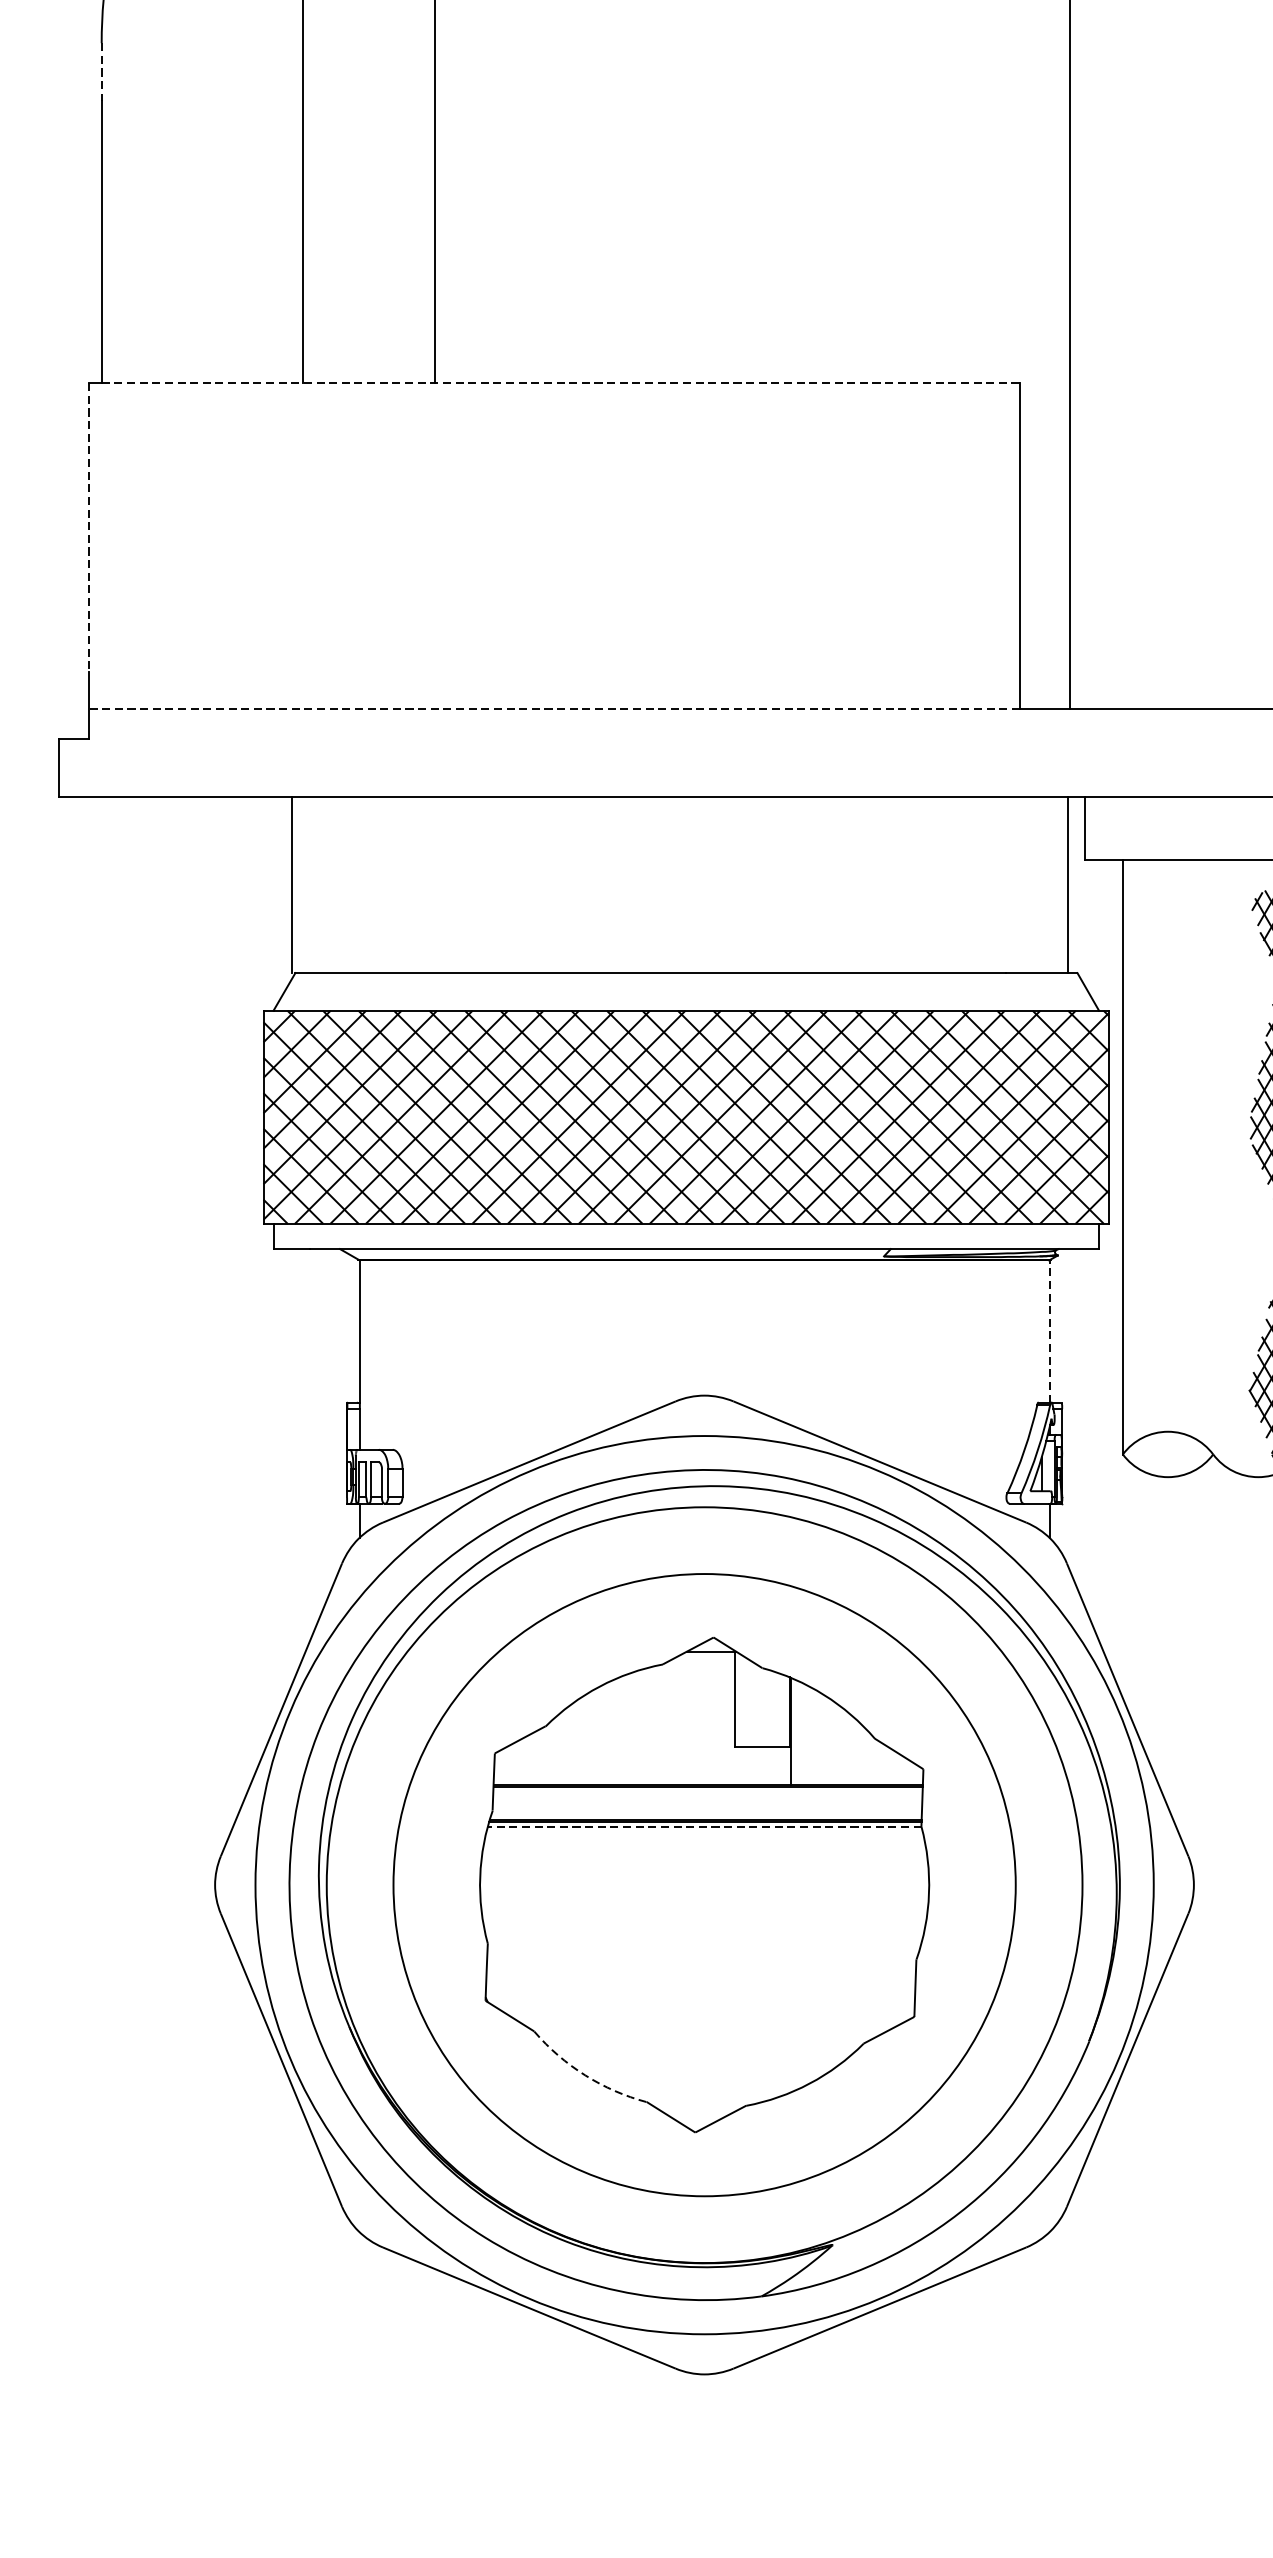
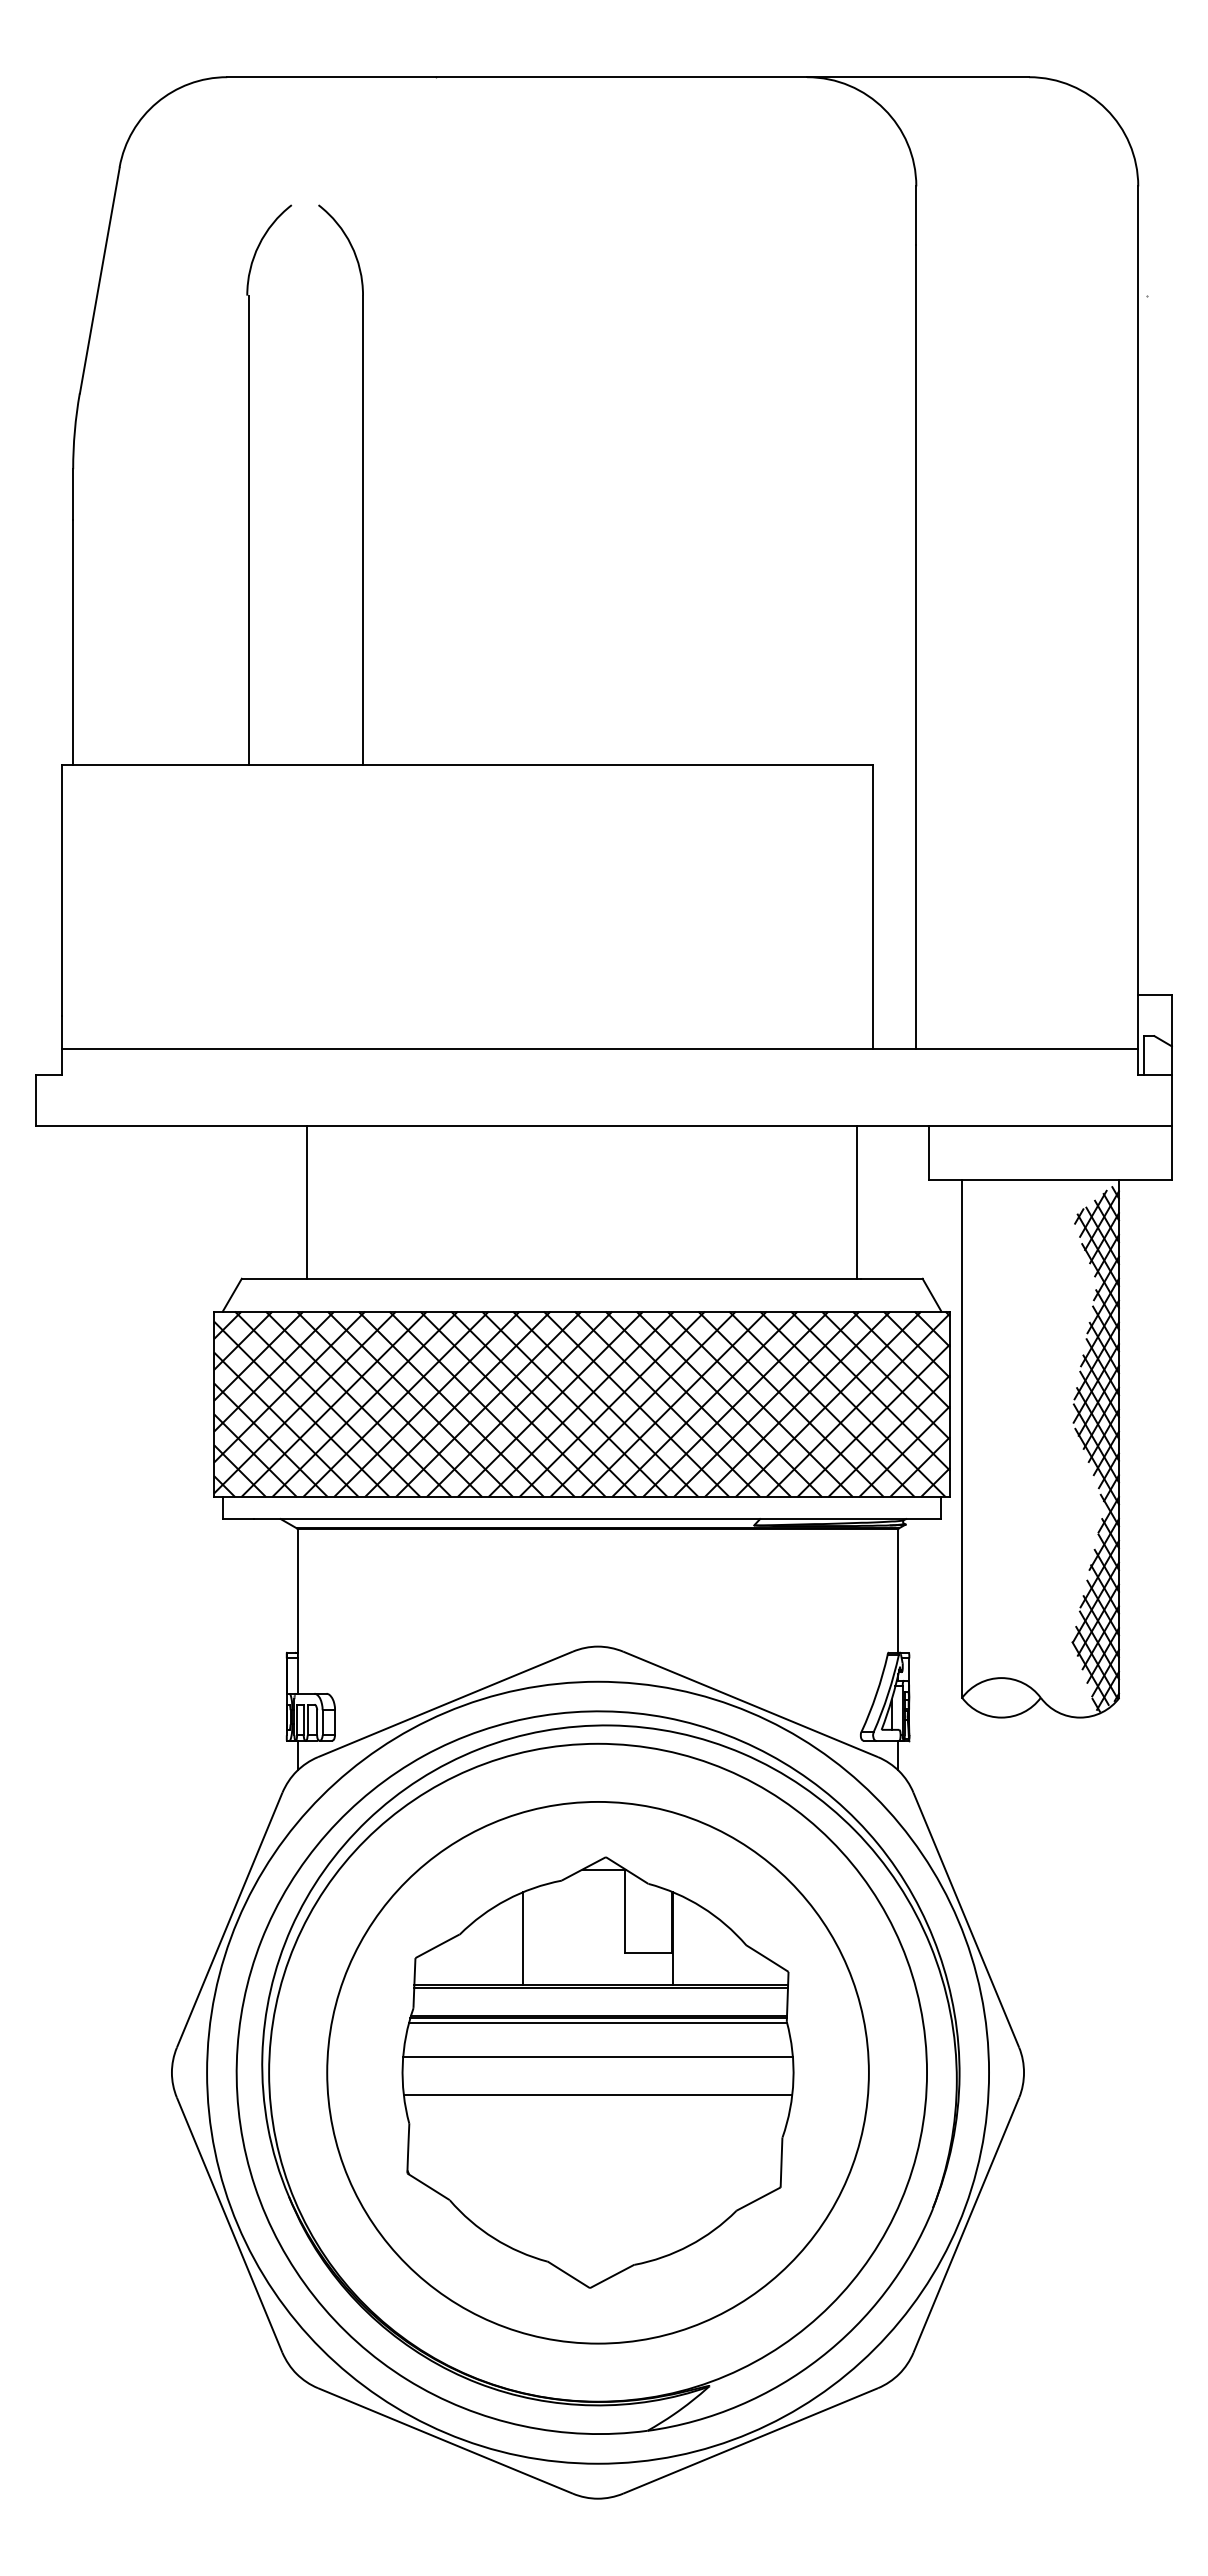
line: (102, 72) -> (73, 494), dashed -> solid
line: (560, 383) -> (472, 765), dashed -> solid
line: (89, 527) -> (62, 890), dashed -> solid
line: (553, 709) -> (466, 1049), dashed -> solid
line: (291, 884) -> (306, 1201), moved
line: (1068, 884) -> (857, 1201), moved
line: (1049, 1331) -> (898, 1590), dashed -> solid
line: (617, 1730) -> (522, 1938), added
line: (705, 1827) -> (598, 2022), dashed -> solid
line: (703, 1867) -> (597, 2057), added
line: (703, 1910) -> (597, 2094), added
arc: (585, 2075) -> (494, 2238), dashed -> solid

